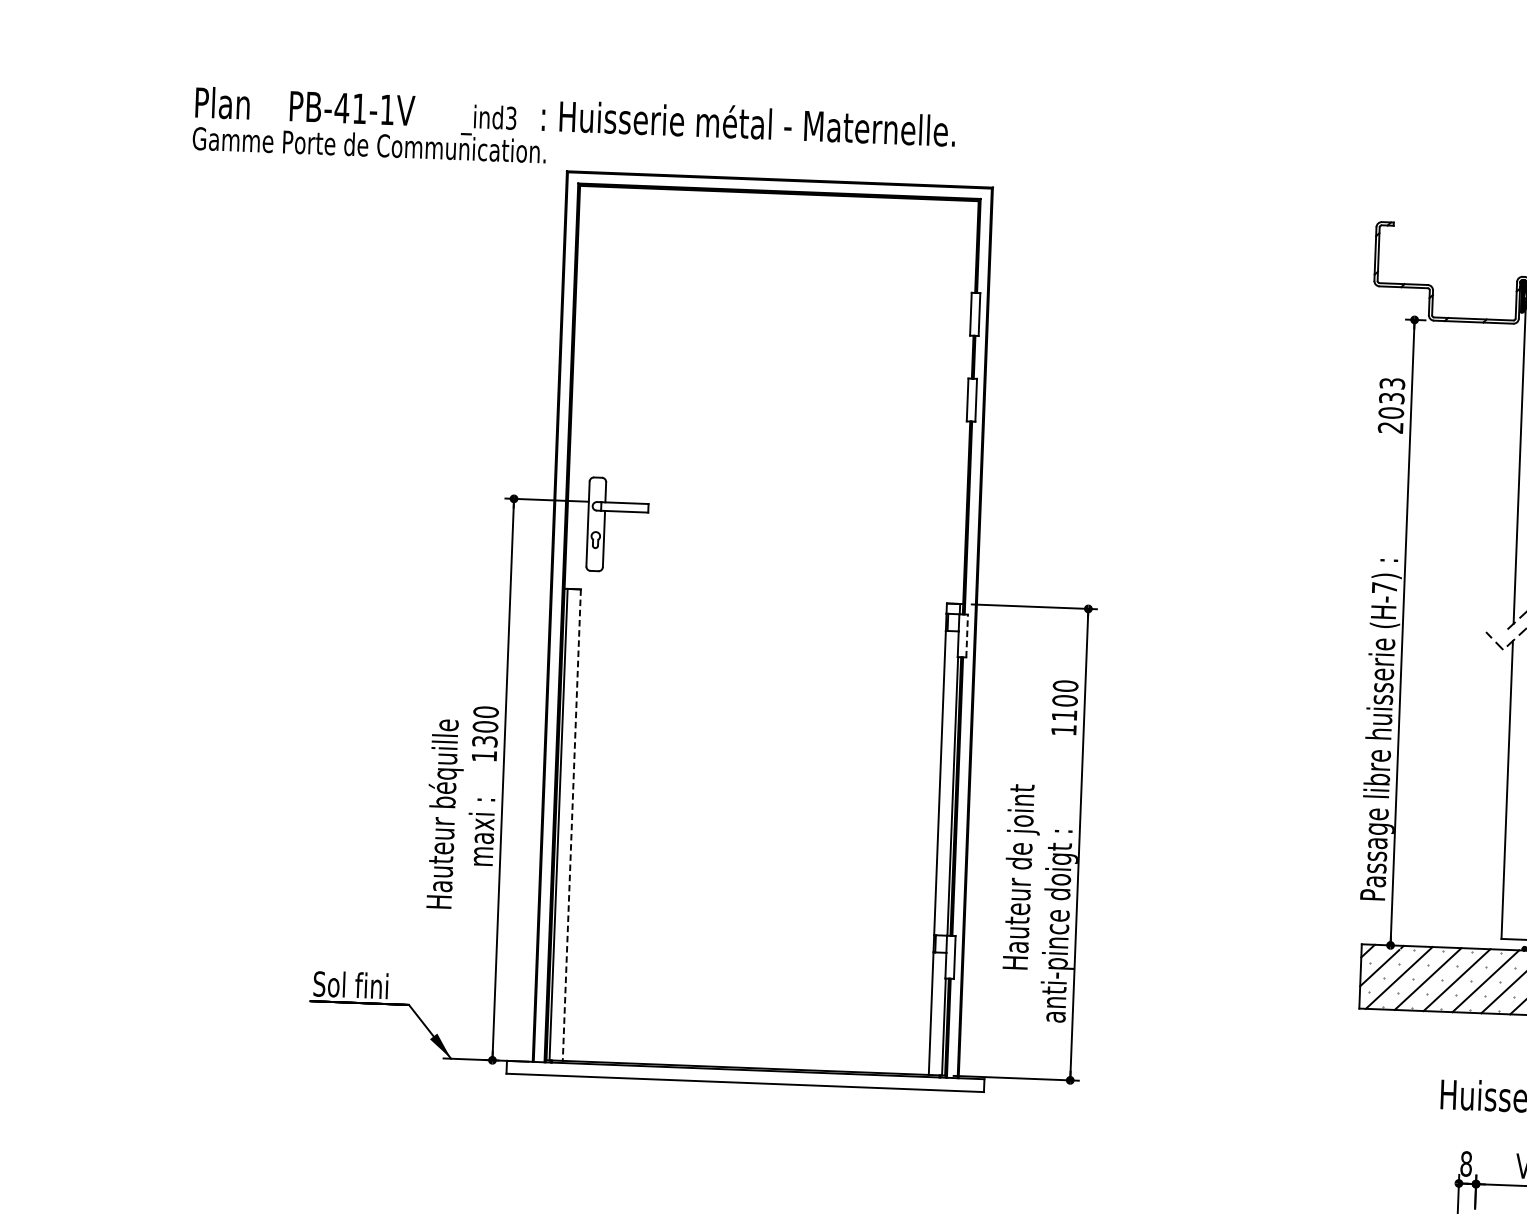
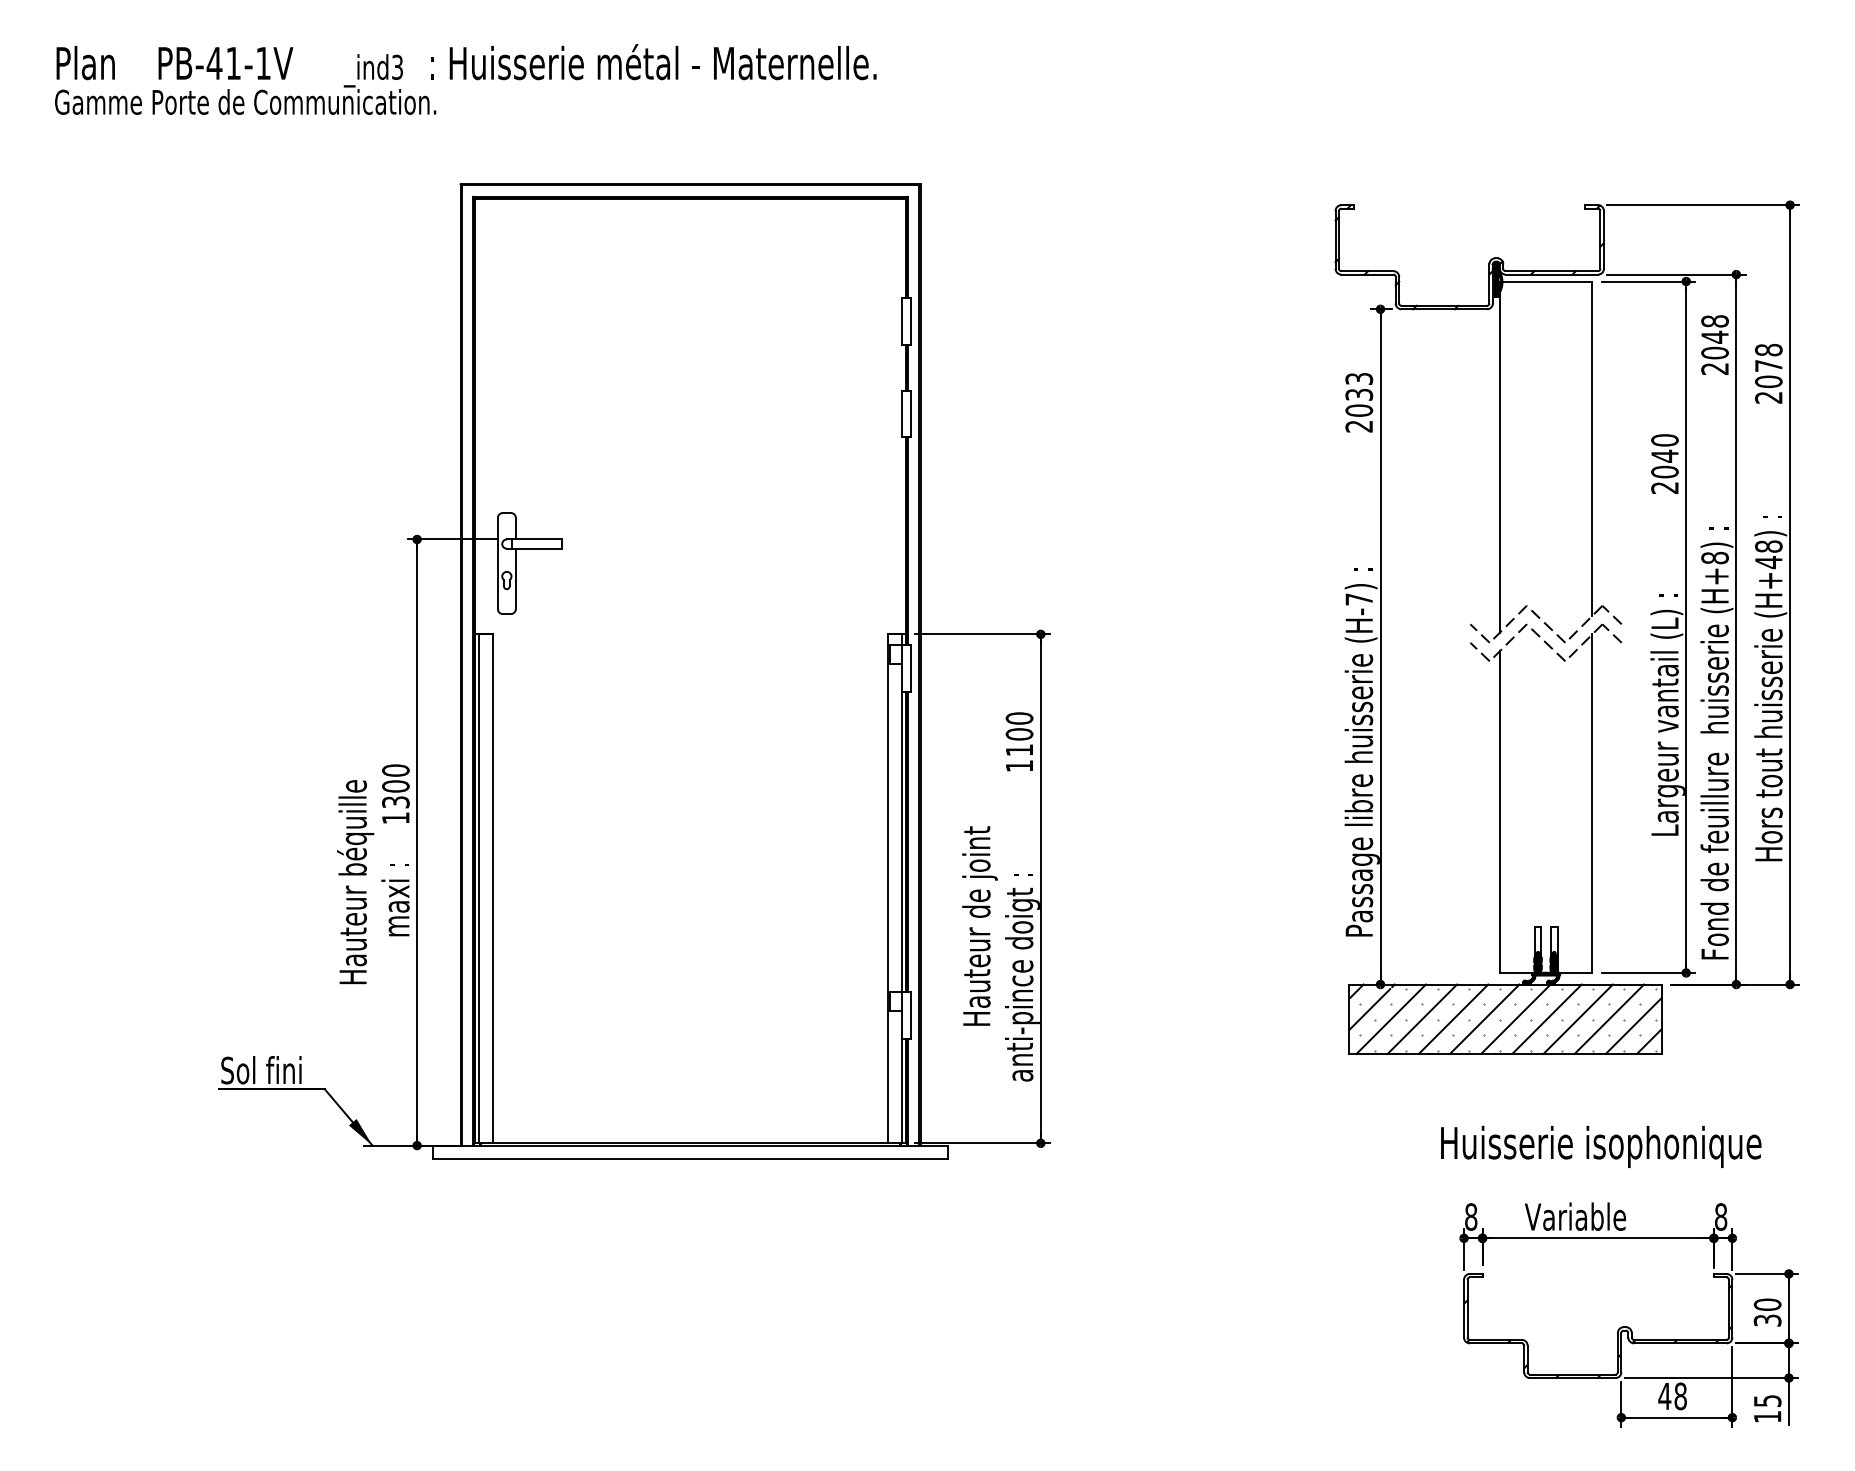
text: (573, 131) -> (465, 79), moved
line: (1494, 623) -> (1479, 633), added
line: (967, 635) -> (911, 668), dashed -> solid
line: (572, 825) -> (493, 889), dashed -> solid

